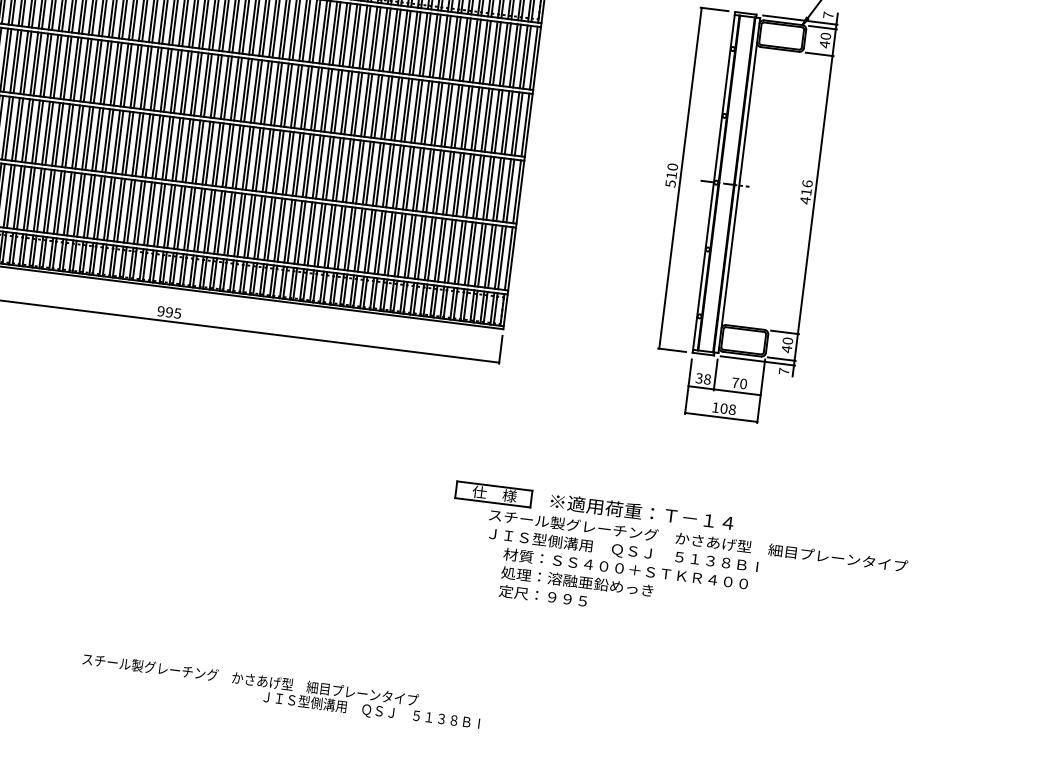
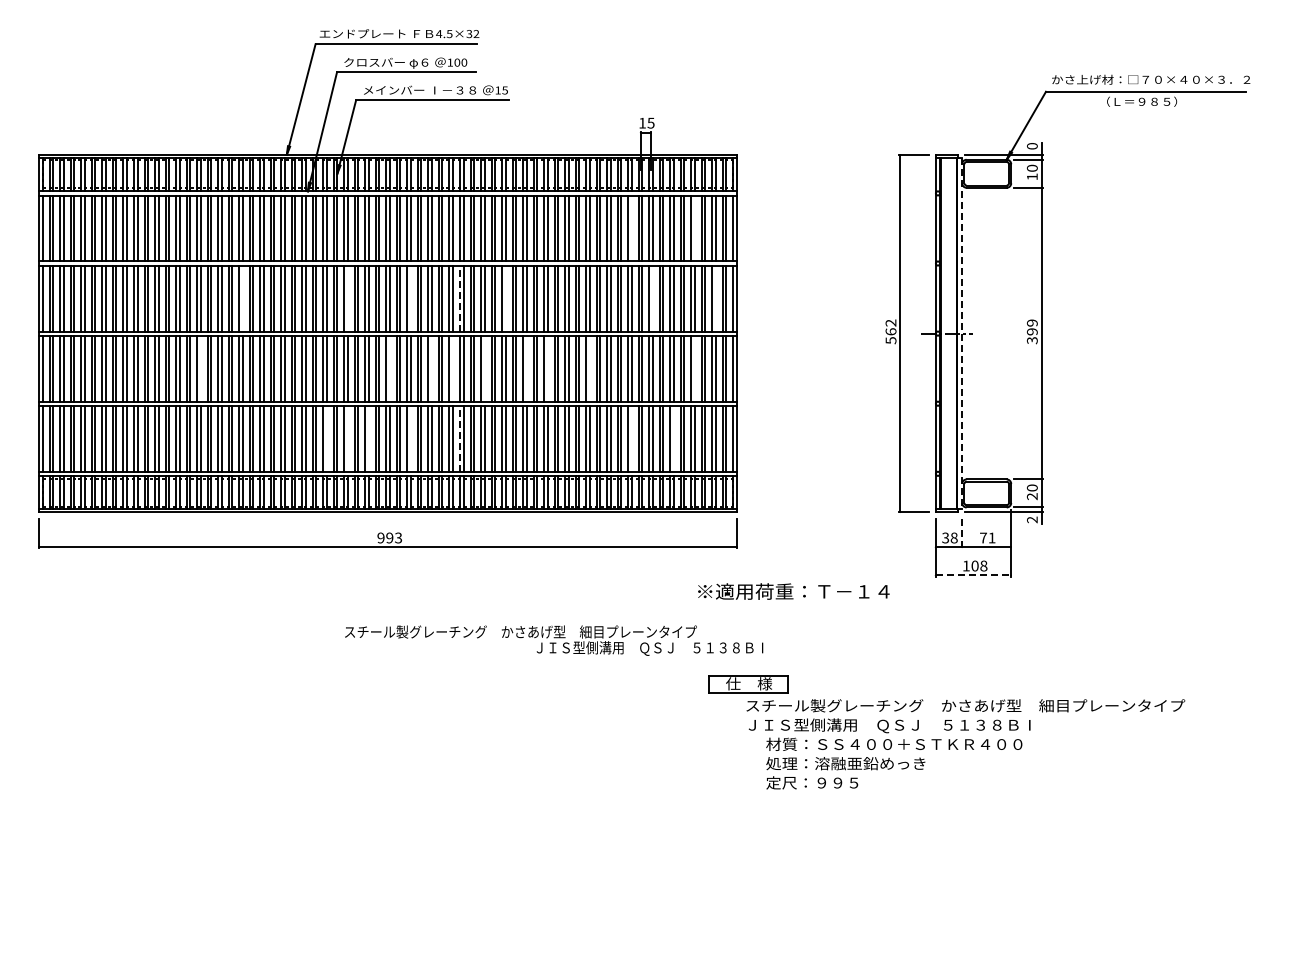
text: (828, 15) -> (1032, 146), 7 -> 0
text: (825, 44) -> (1032, 176), 40 -> 10
line: (436, 46) -> (631, 228), removed
line: (496, 53) -> (694, 228), removed
line: (57, 66) -> (242, 298), removed
line: (157, 79) -> (347, 298), removed
line: (217, 86) -> (410, 298), removed
line: (264, 92) -> (459, 298), solid -> dashed
line: (308, 97) -> (505, 298), removed
line: (448, 115) -> (652, 298), removed
line: (508, 122) -> (715, 298), removed
line: (9, 128) -> (200, 368), removed
line: (189, 150) -> (389, 368), removed
line: (229, 155) -> (431, 368), removed
line: (249, 158) -> (452, 368), removed
line: (279, 162) -> (484, 368), removed
line: (319, 167) -> (526, 368), removed
line: (339, 169) -> (547, 368), removed
text: (671, 171) -> (890, 327), 510 -> 562
line: (379, 174) -> (589, 368), removed
line: (739, 185) -> (962, 333), solid -> dashed
line: (480, 187) -> (694, 368), removed
text: (805, 191) -> (1031, 331), 416 -> 399
line: (120, 210) -> (326, 438), removed
line: (140, 212) -> (347, 438), removed
line: (160, 215) -> (368, 438), removed
line: (200, 220) -> (410, 438), removed
line: (247, 225) -> (459, 438), solid -> dashed
line: (411, 246) -> (631, 438), removed
line: (451, 251) -> (673, 438), removed
text: (177, 312) -> (398, 537), 995 -> 993
text: (786, 349) -> (1031, 496), 40 -> 20
text: (784, 371) -> (1032, 519), 7 -> 2
line: (716, 374) -> (962, 531), solid -> dashed
text: (743, 383) -> (991, 537), 70 -> 71
line: (721, 417) -> (973, 575), solid -> dashed
text: (641, 512) -> (793, 591), moved
text: (281, 691) -> (554, 640), moved

